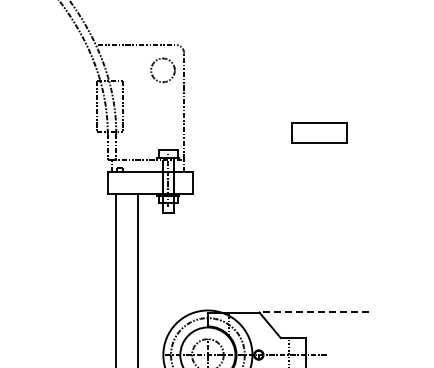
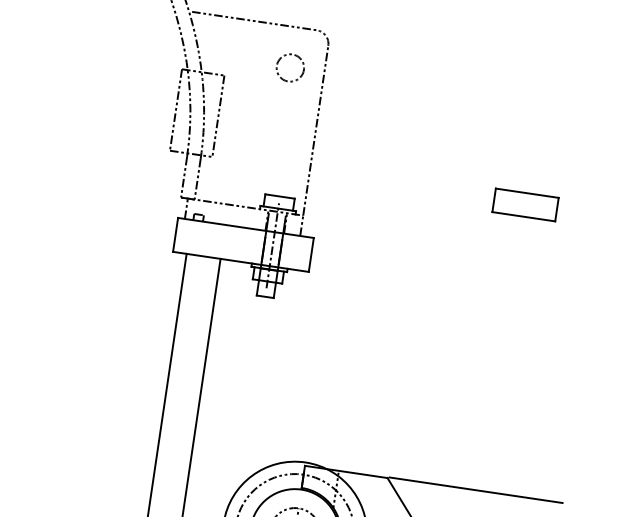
circle: (162, 70) -> (289, 67), size x0.71
part: (319, 132) -> (525, 204), size x0.71
line: (314, 312) -> (475, 490), dashed -> solid

